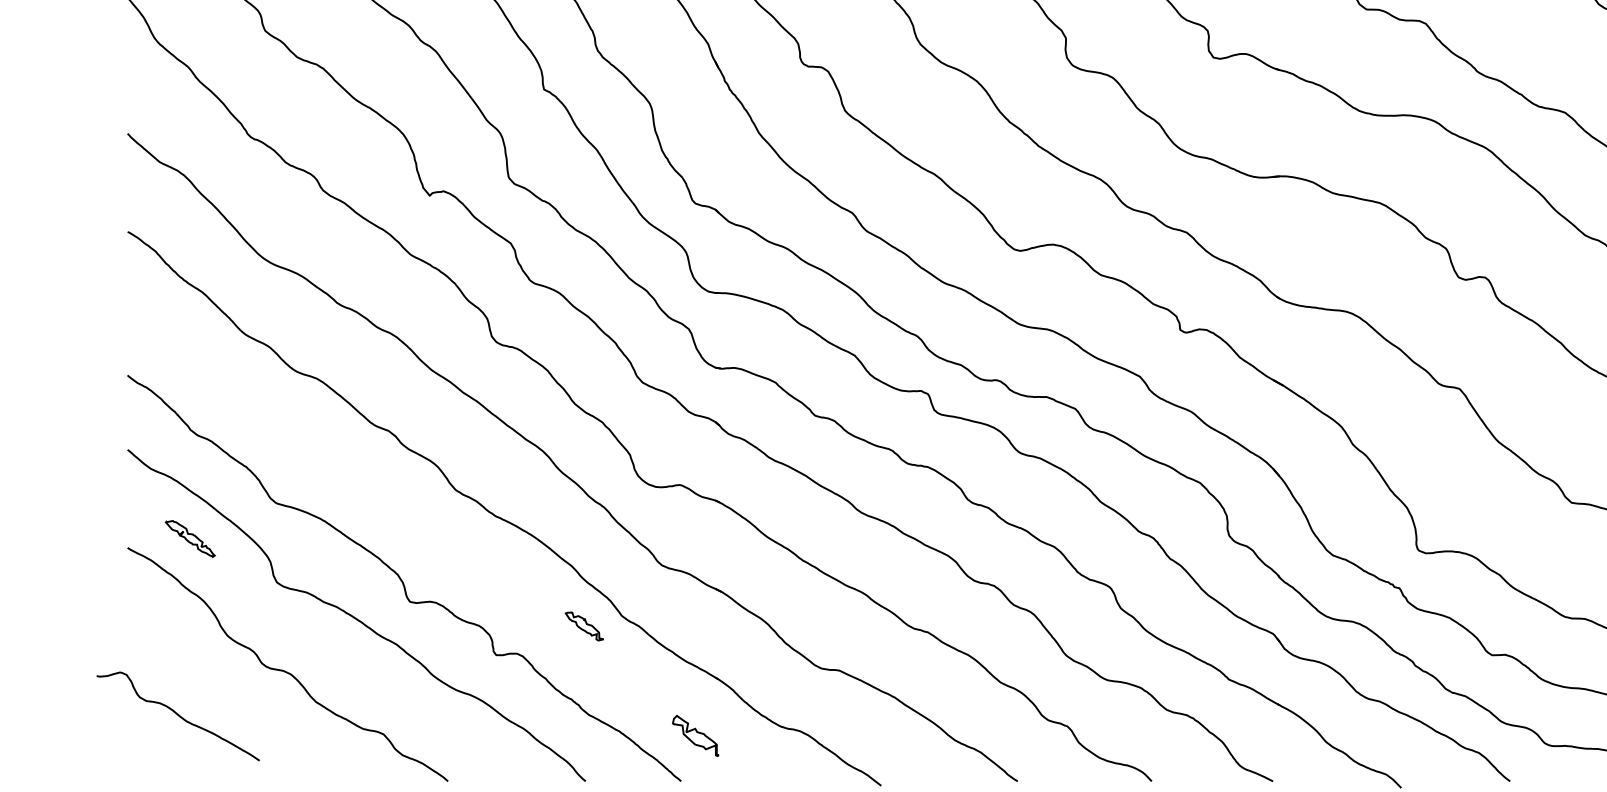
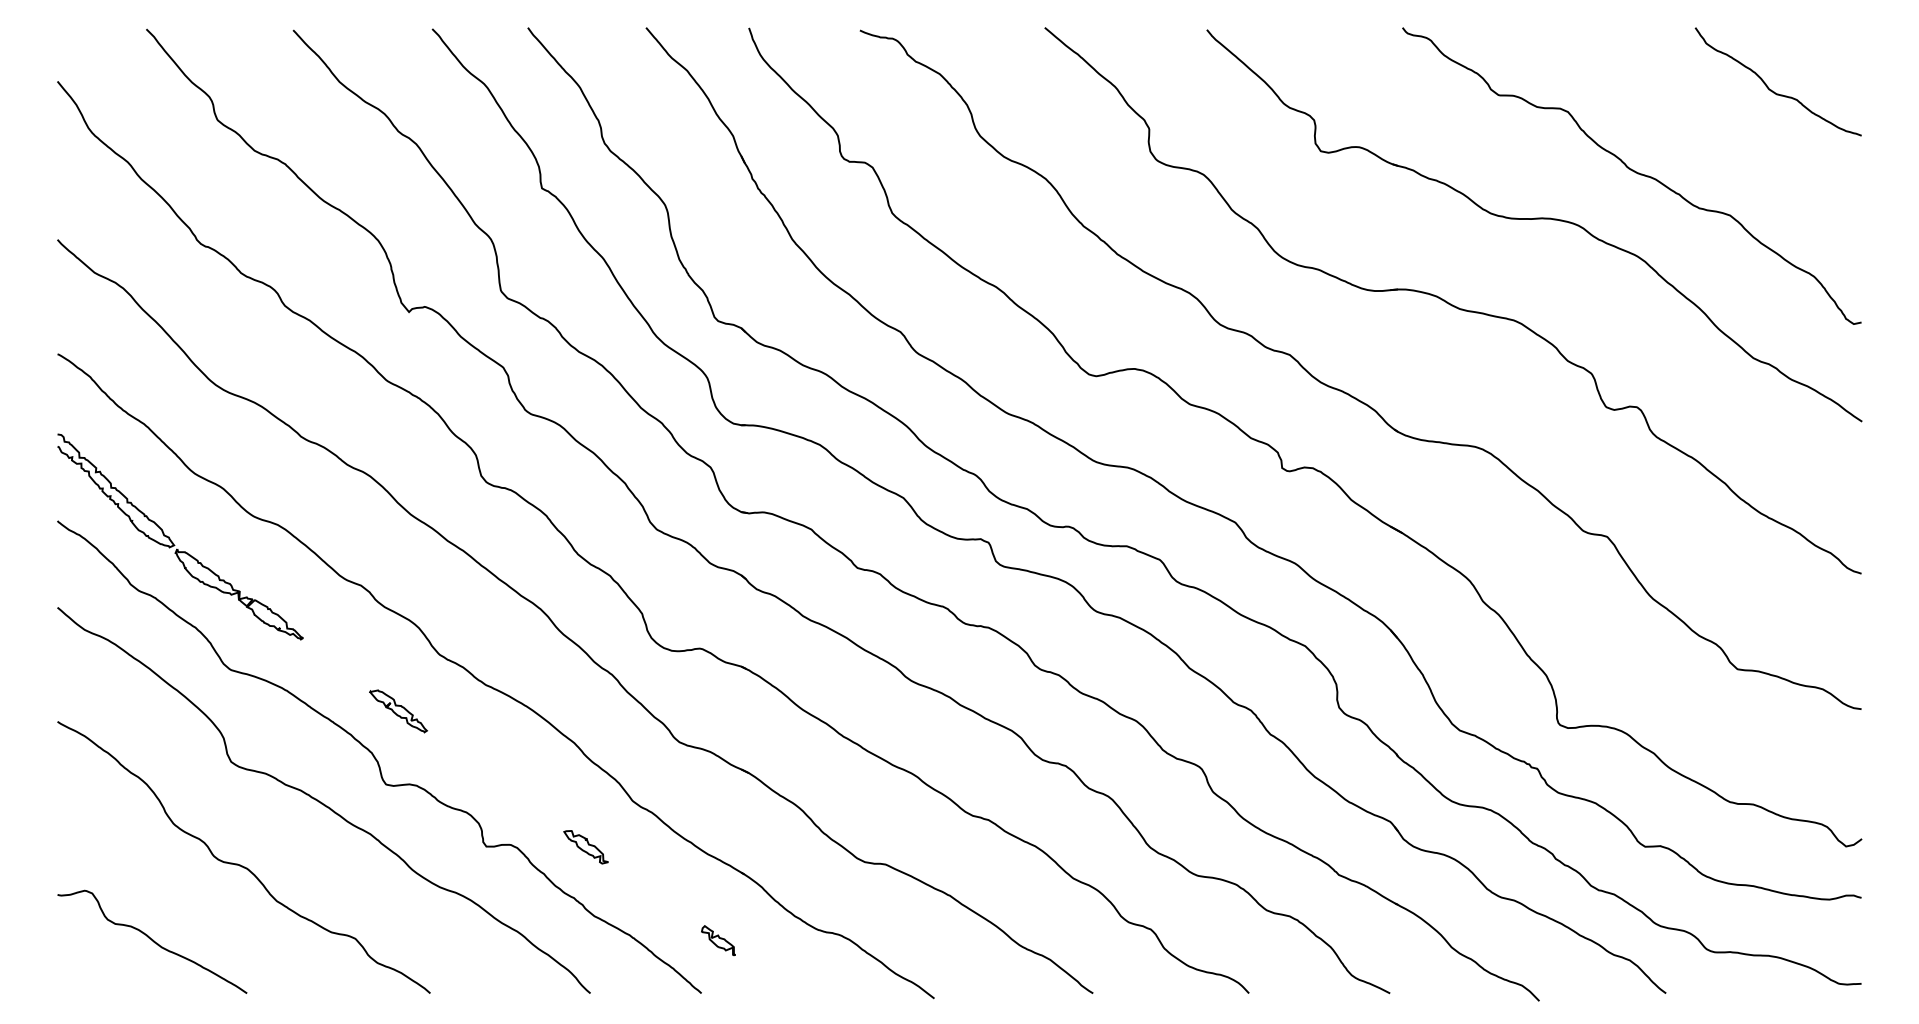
part: (227, 393) -> (173, 542), added
part: (190, 539) -> (398, 711), moved
part: (584, 626) -> (585, 847), moved
curve: (178, 716) -> (152, 941), moved
part: (695, 735) -> (718, 940), size x0.62

